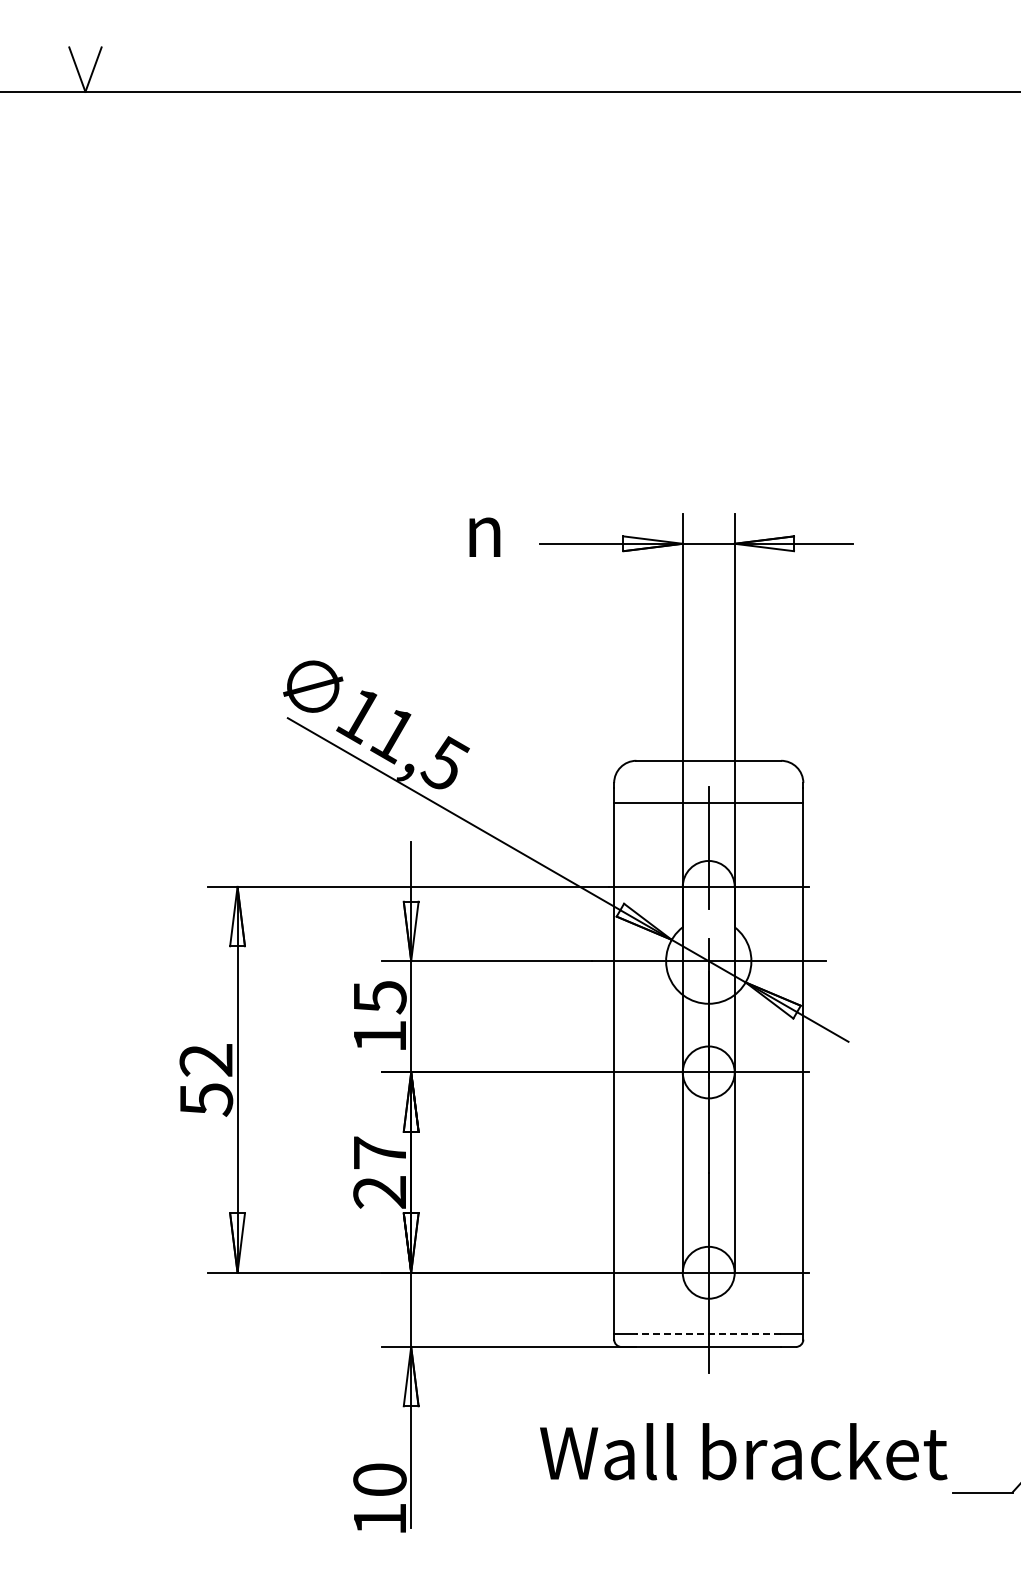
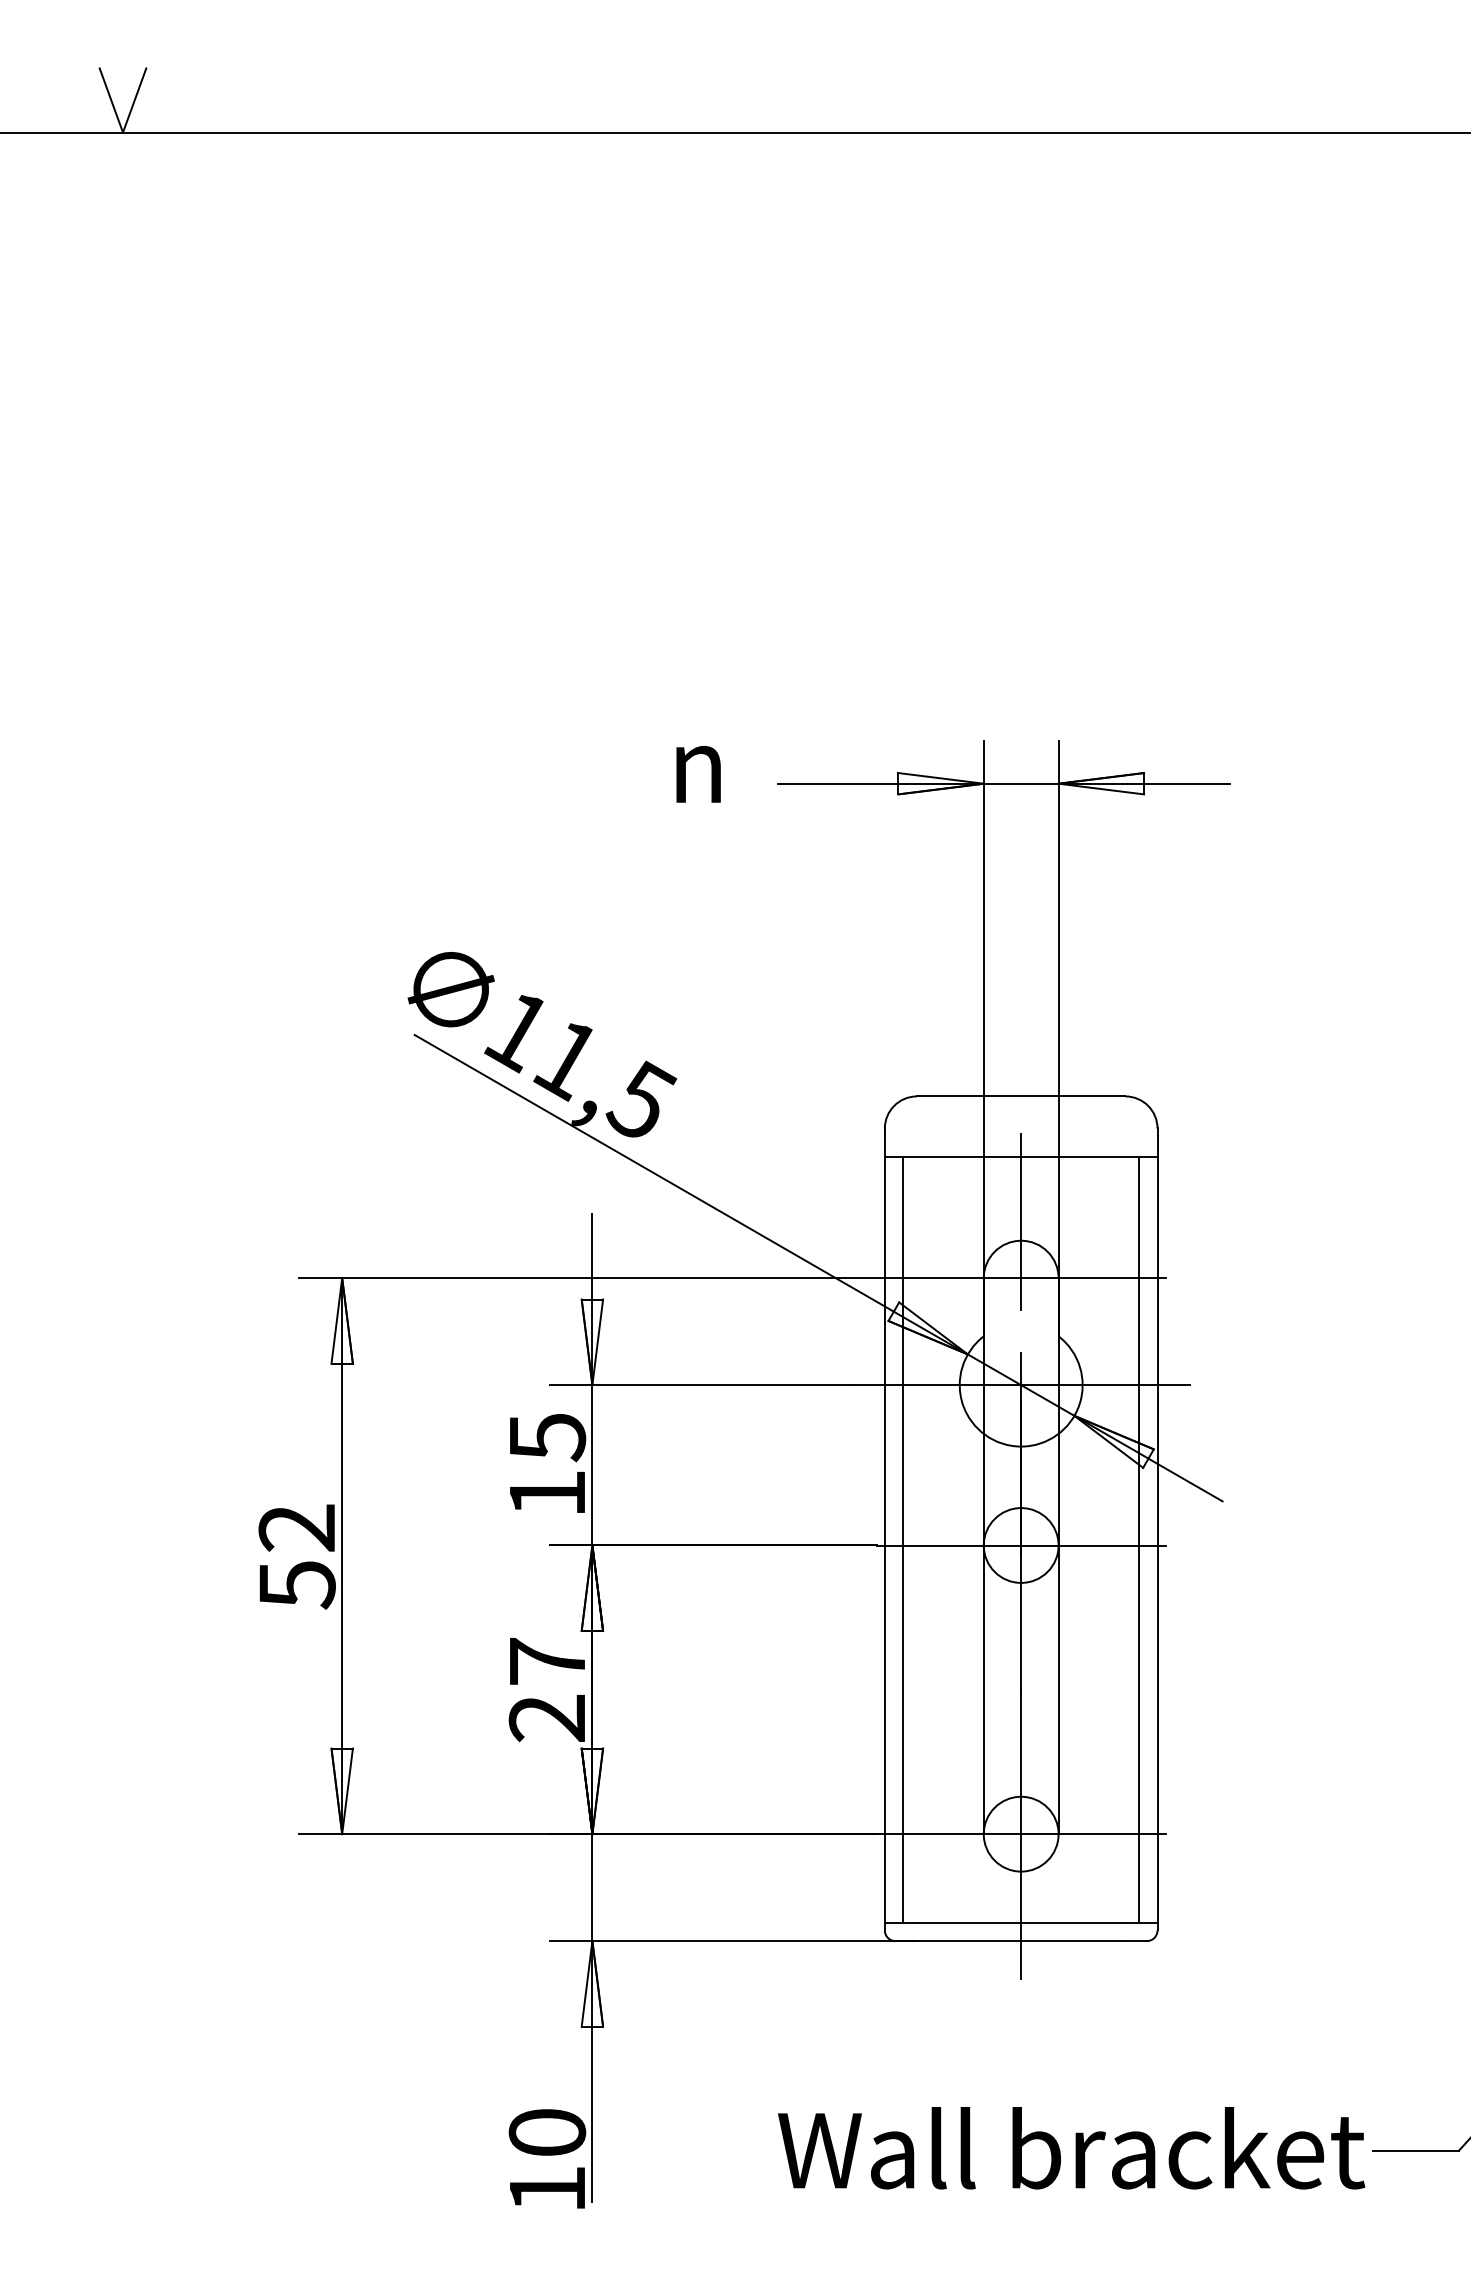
line: (626, 1068) -> (902, 1539), added
line: (790, 1068) -> (1138, 1539), added
line: (708, 1334) -> (1020, 1923), dashed -> solid
text: (743, 1451) -> (1071, 2147), moved

